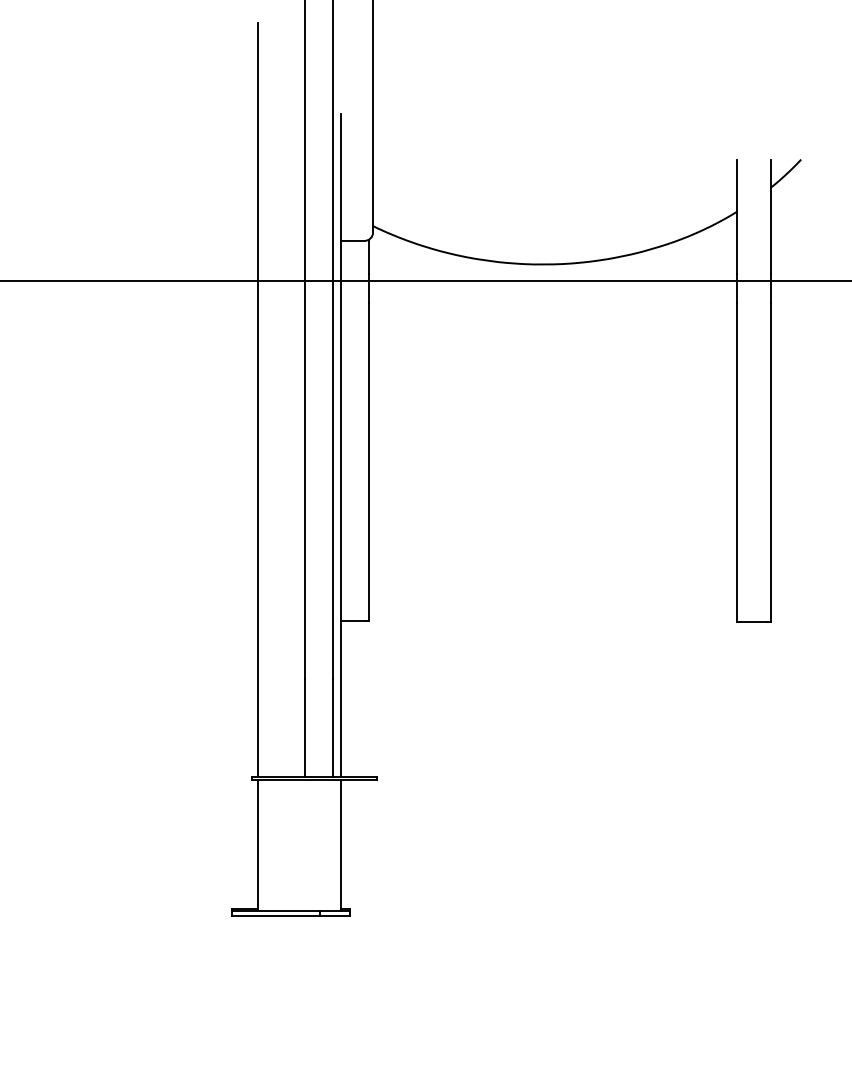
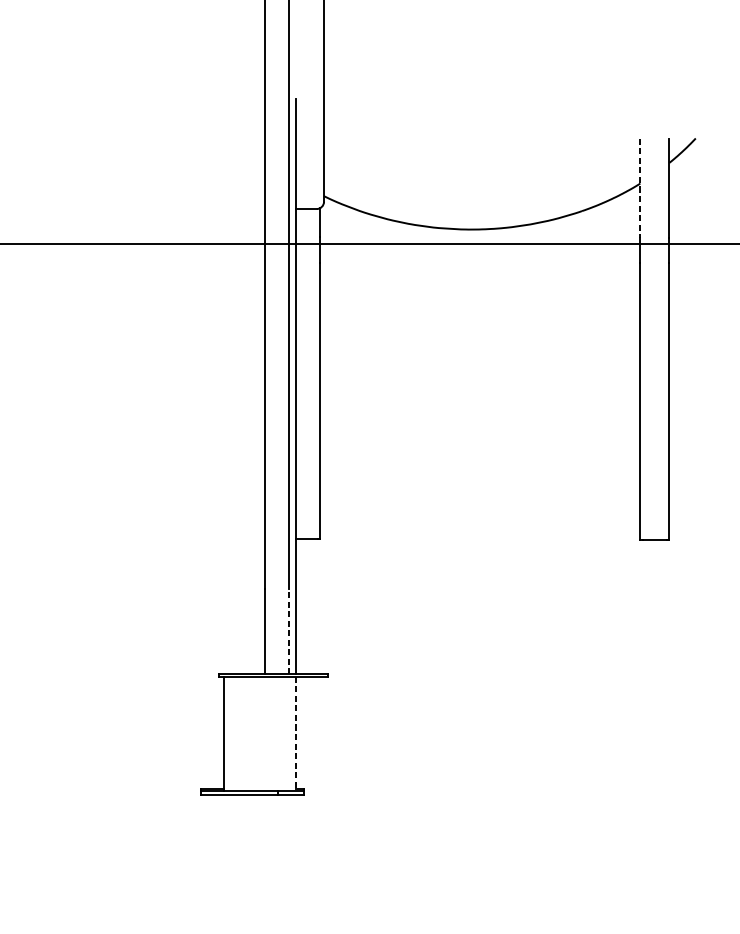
line: (737, 216) -> (640, 187), solid -> dashed
line: (258, 399) -> (224, 346), removed
line: (332, 727) -> (288, 631), solid -> dashed
line: (340, 845) -> (295, 733), solid -> dashed

